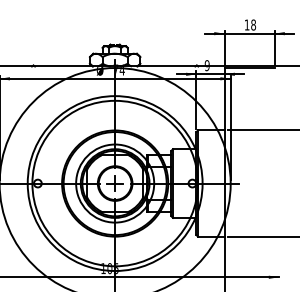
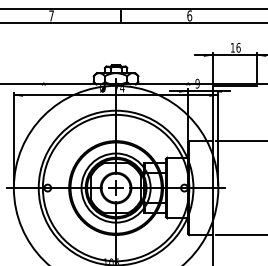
text: (253, 24) -> (238, 47), 18 -> 16

